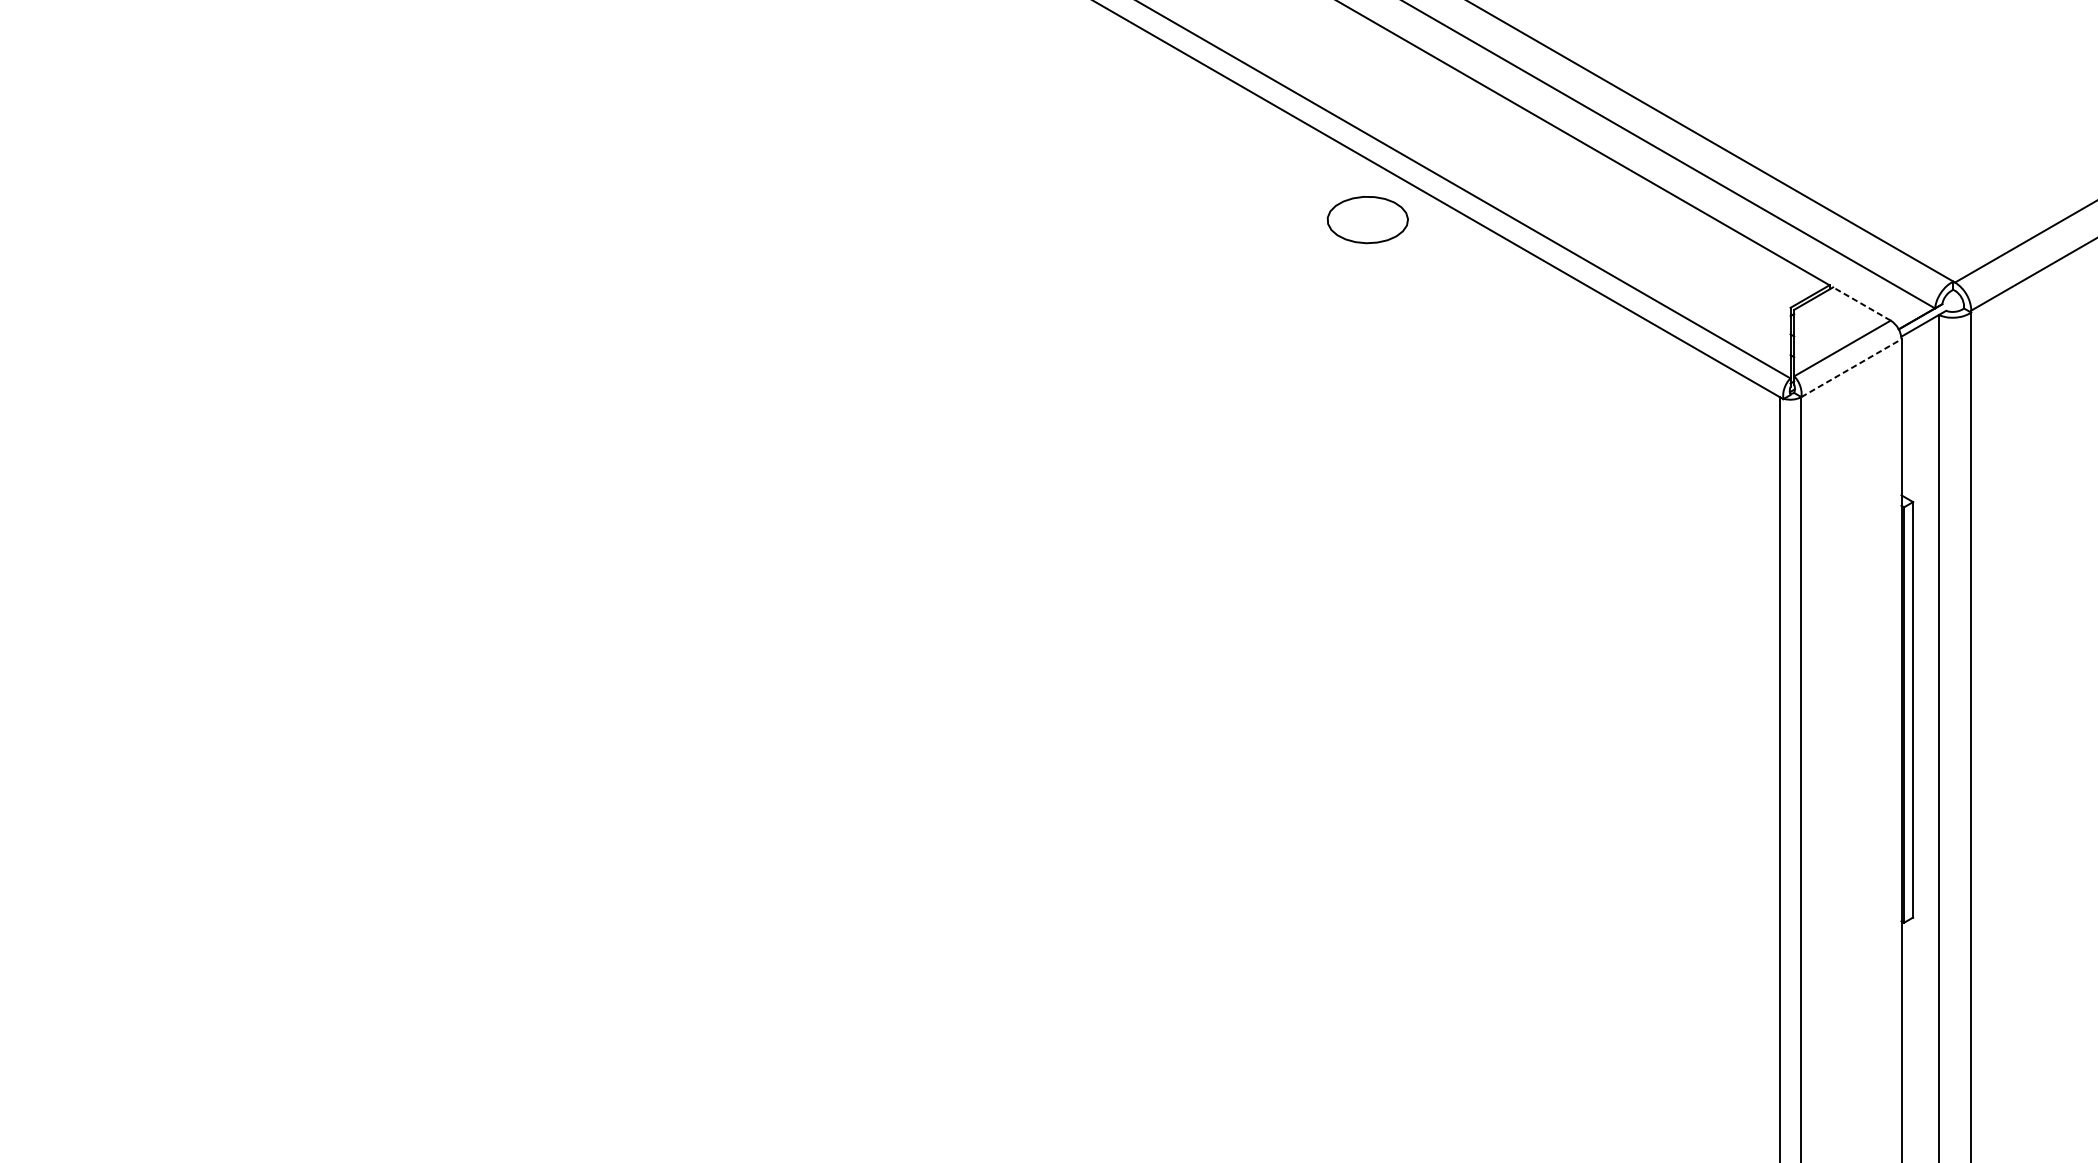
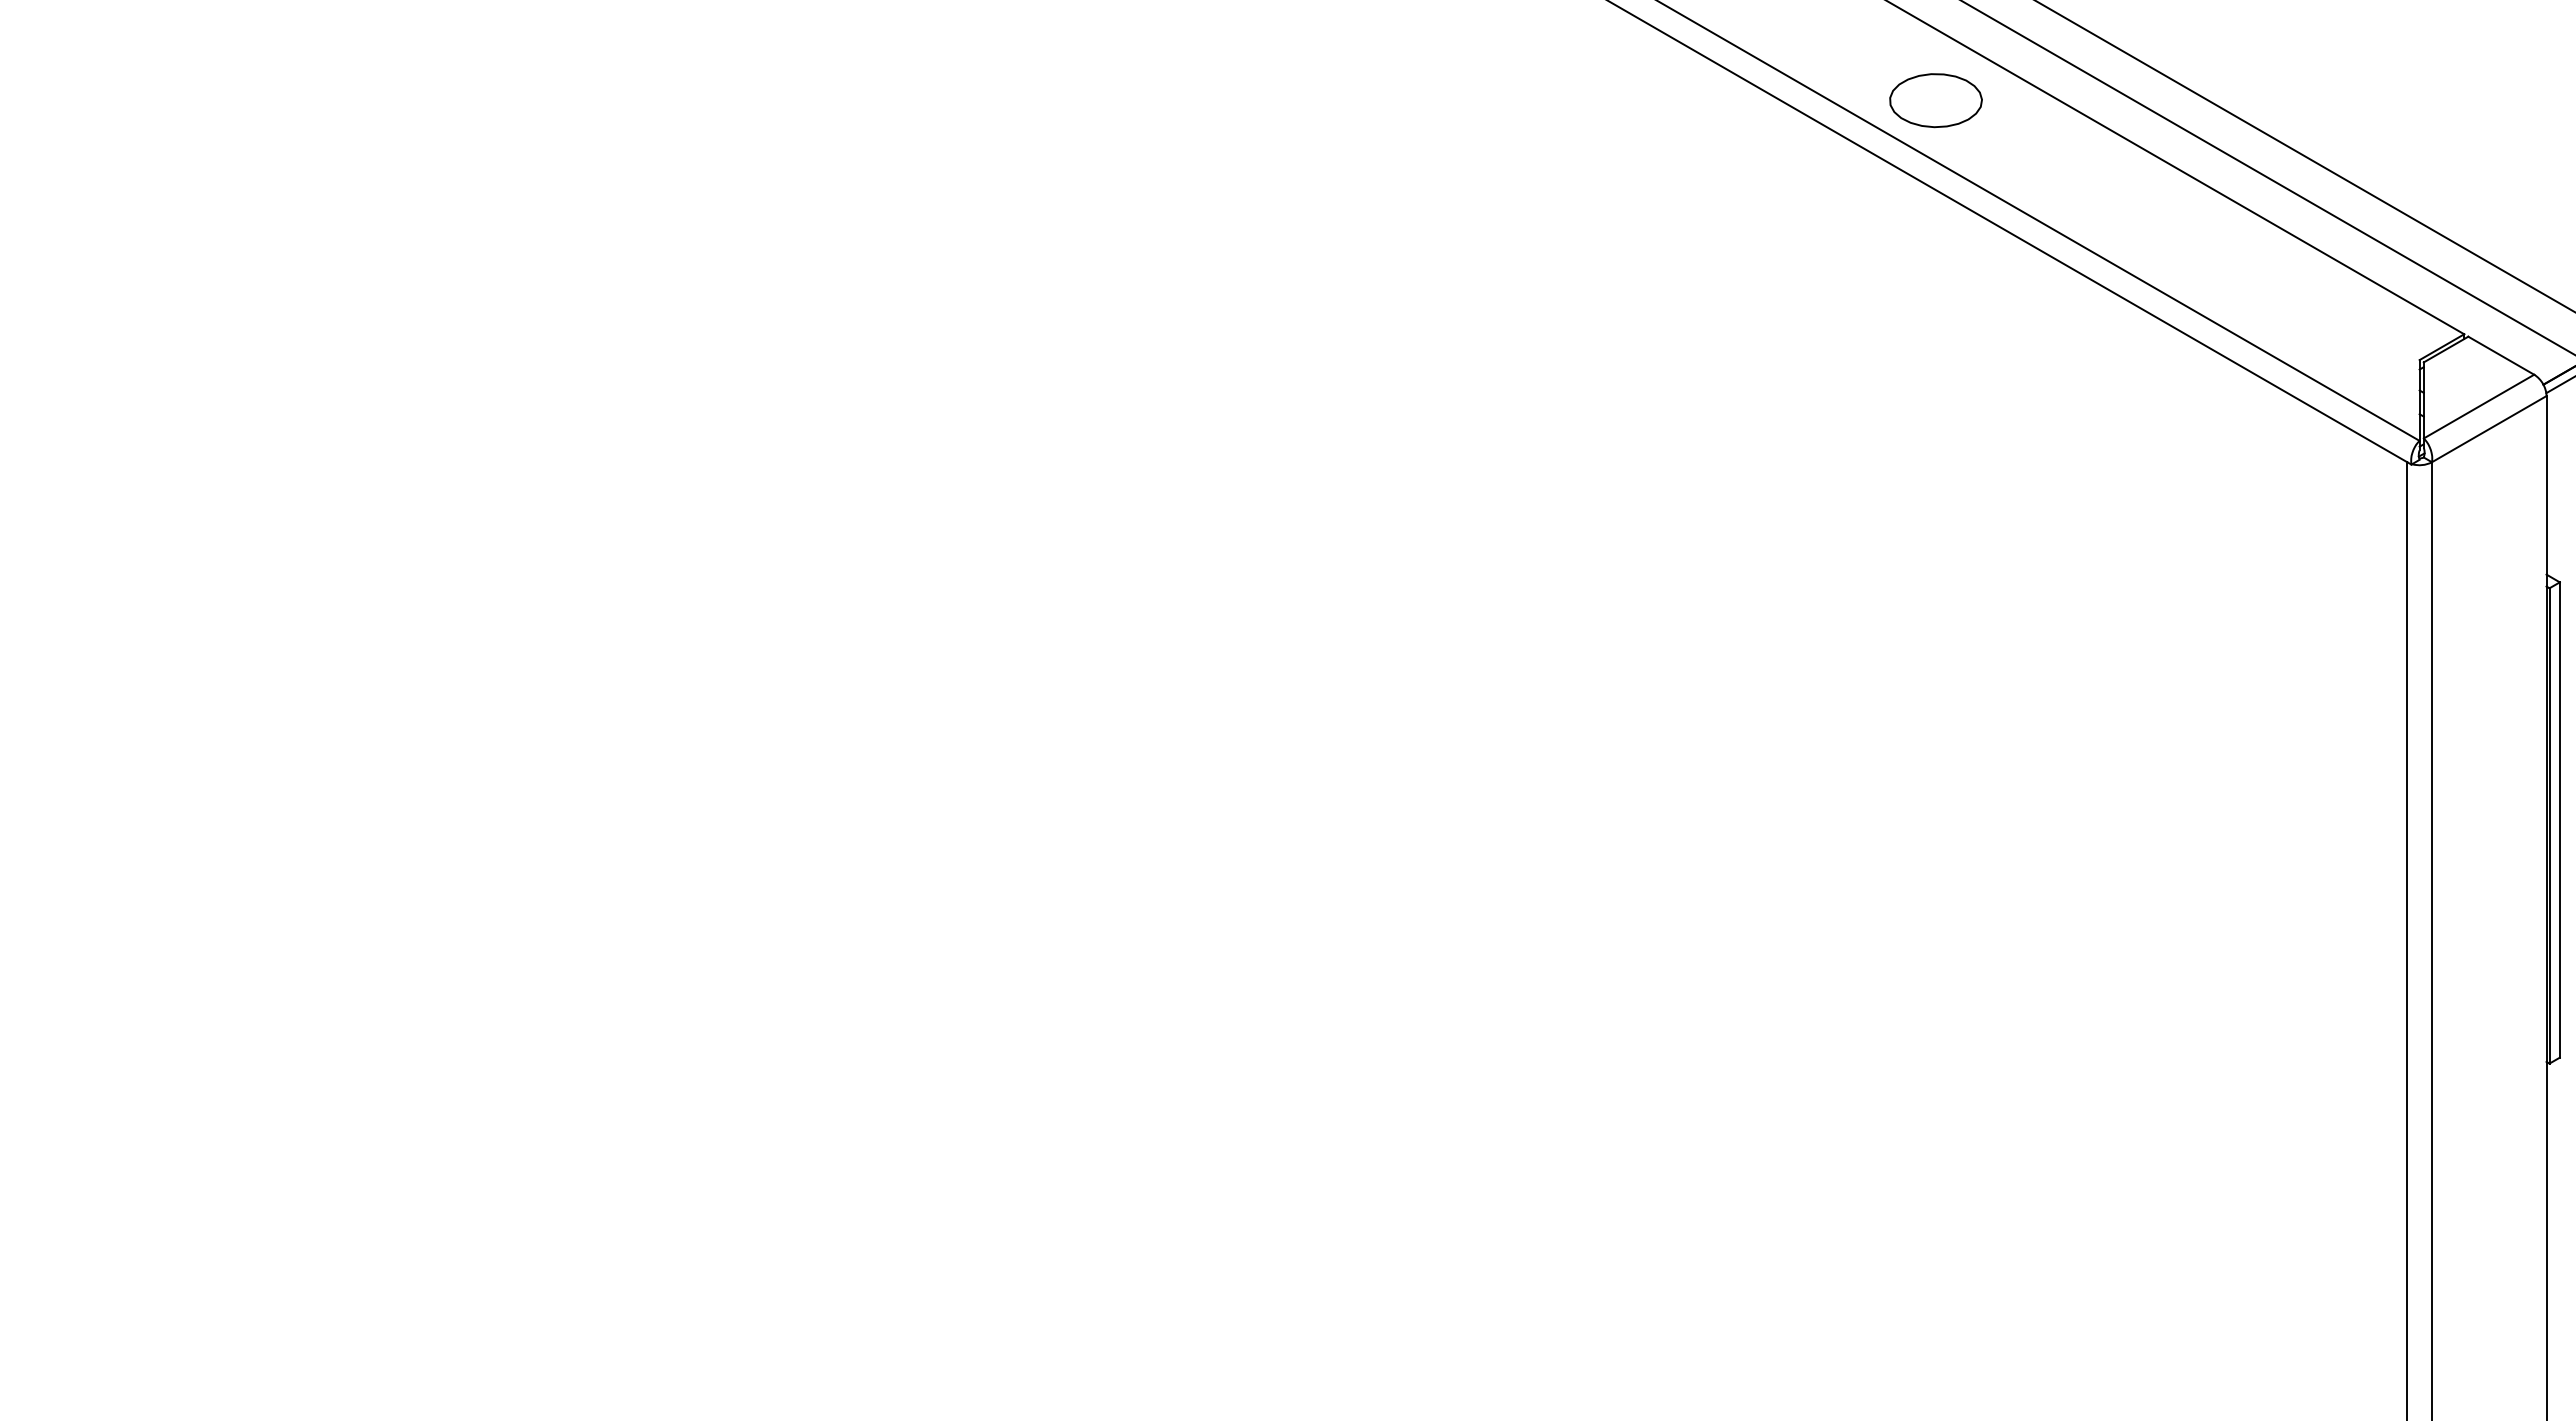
part: (1367, 219) -> (1935, 100), moved
line: (1861, 303) -> (2500, 355), dashed -> solid
line: (1851, 367) -> (2489, 428), dashed -> solid

